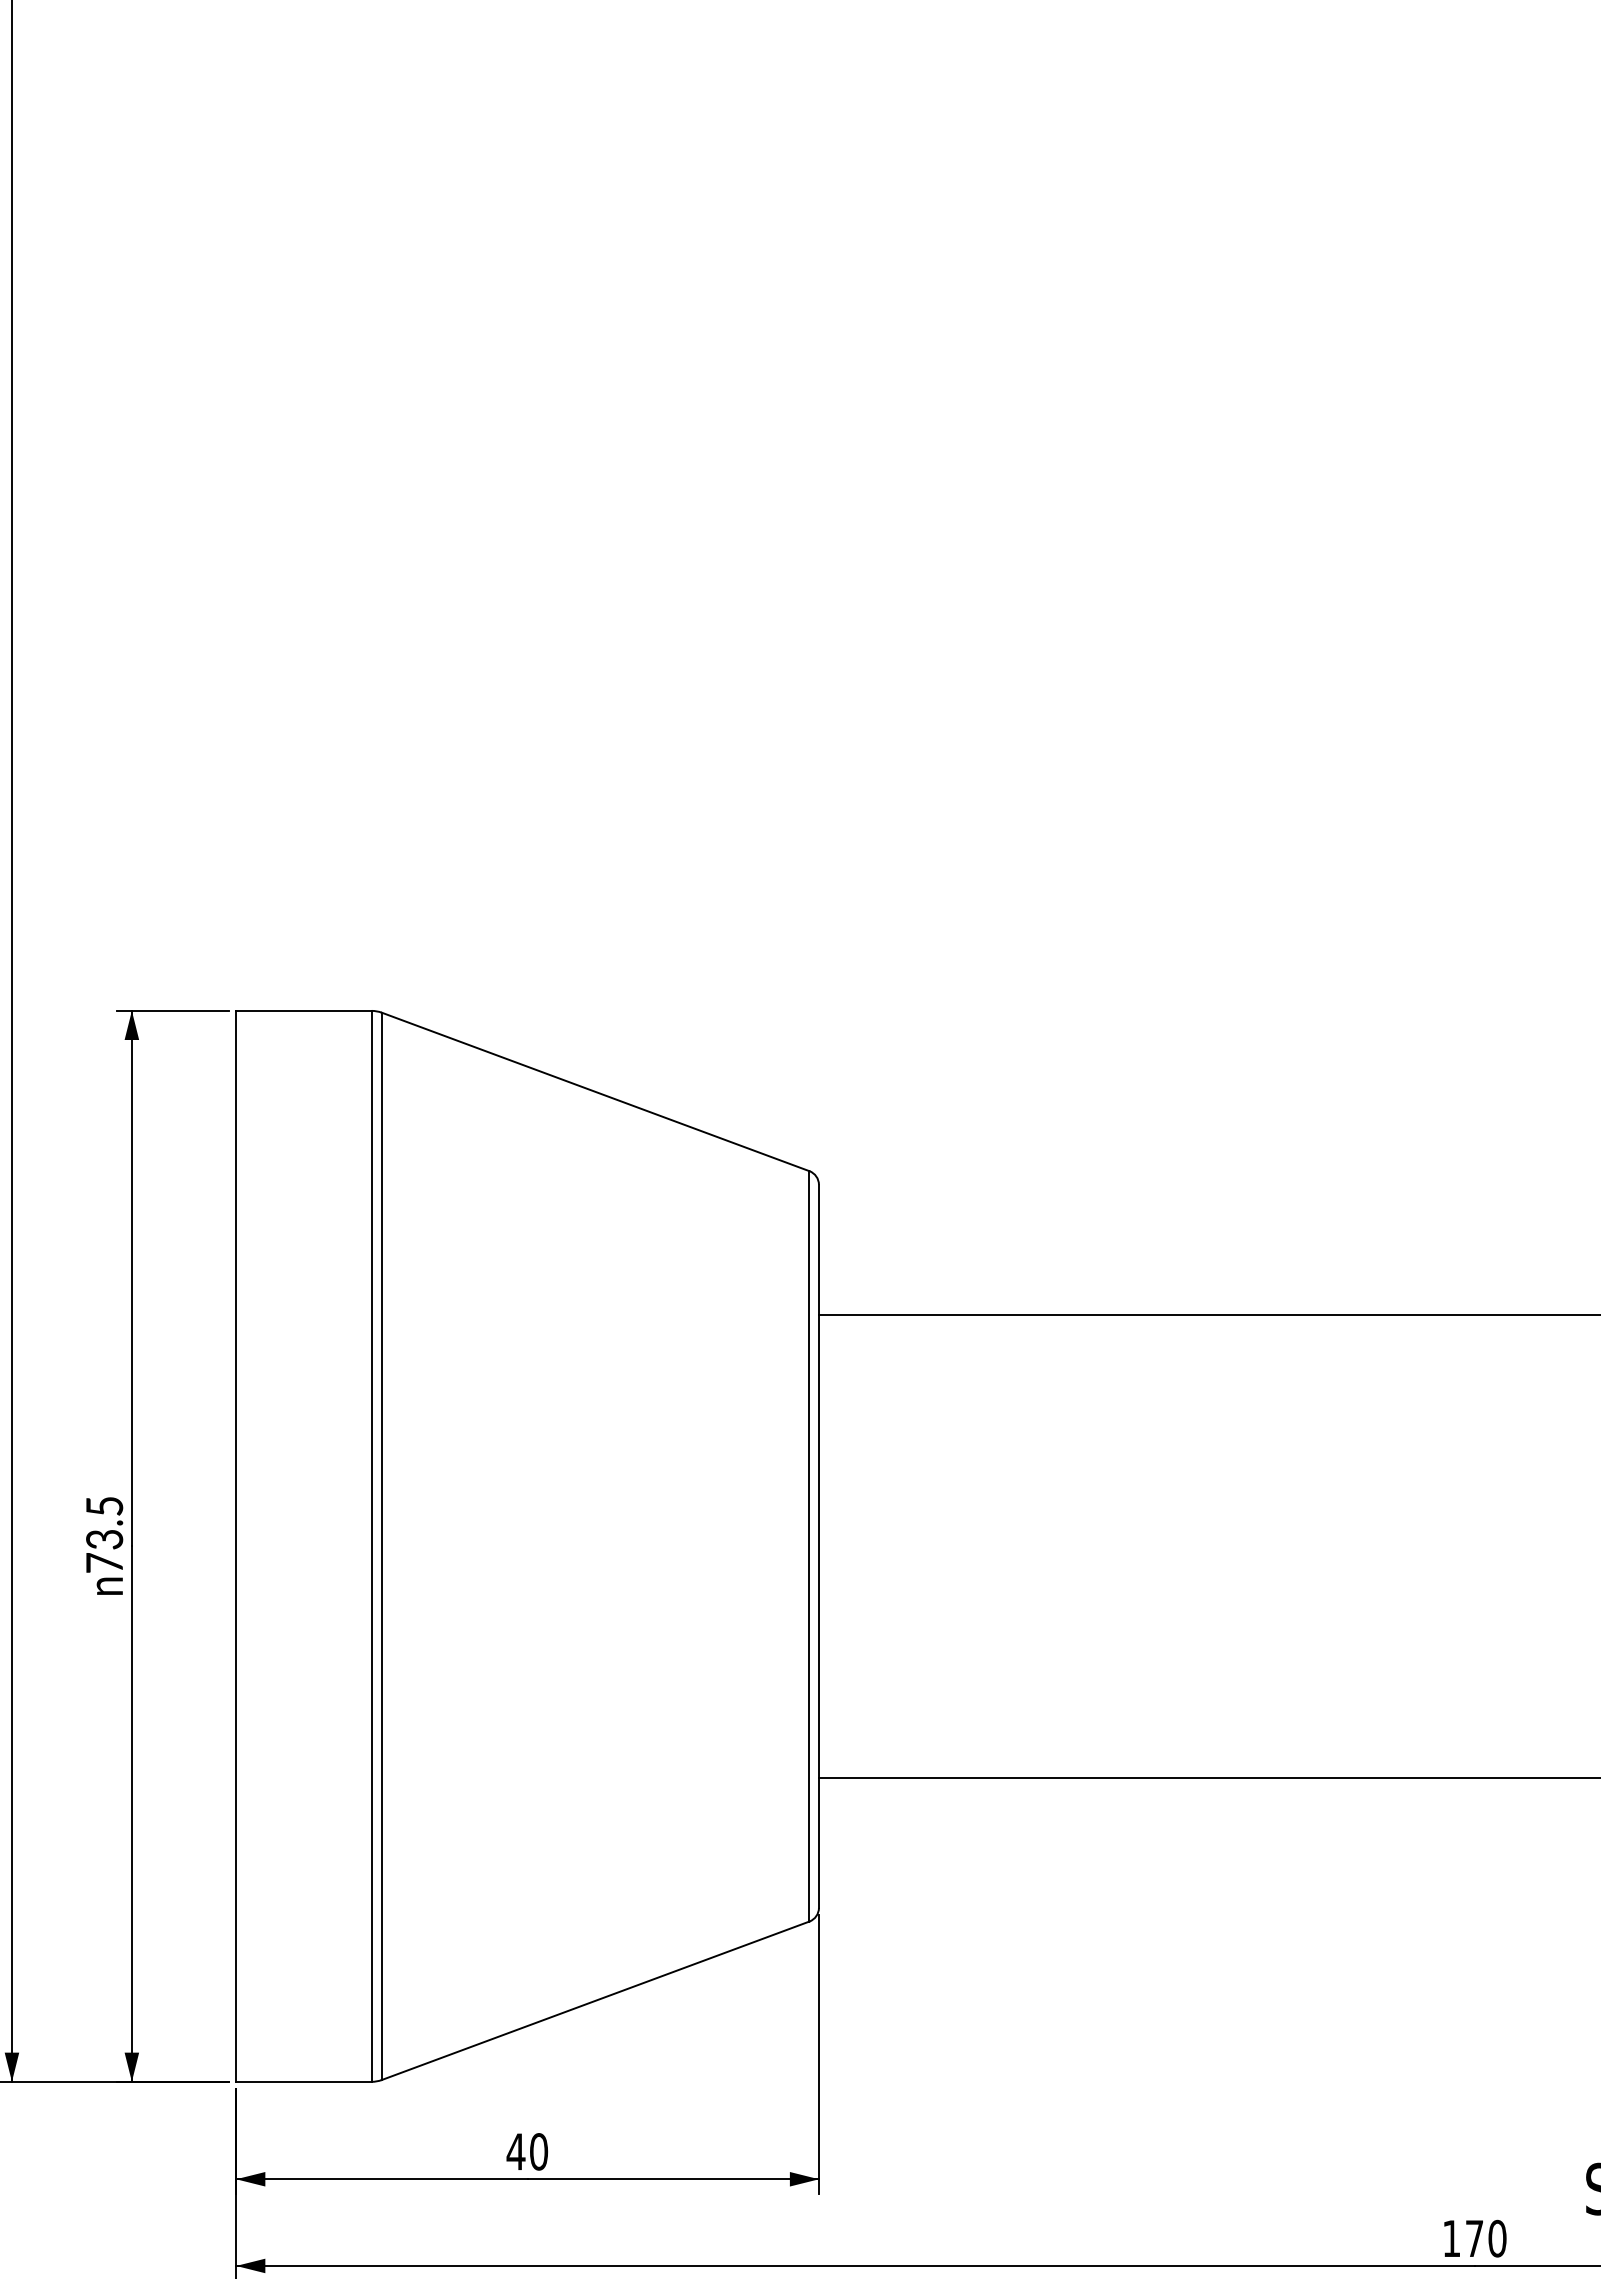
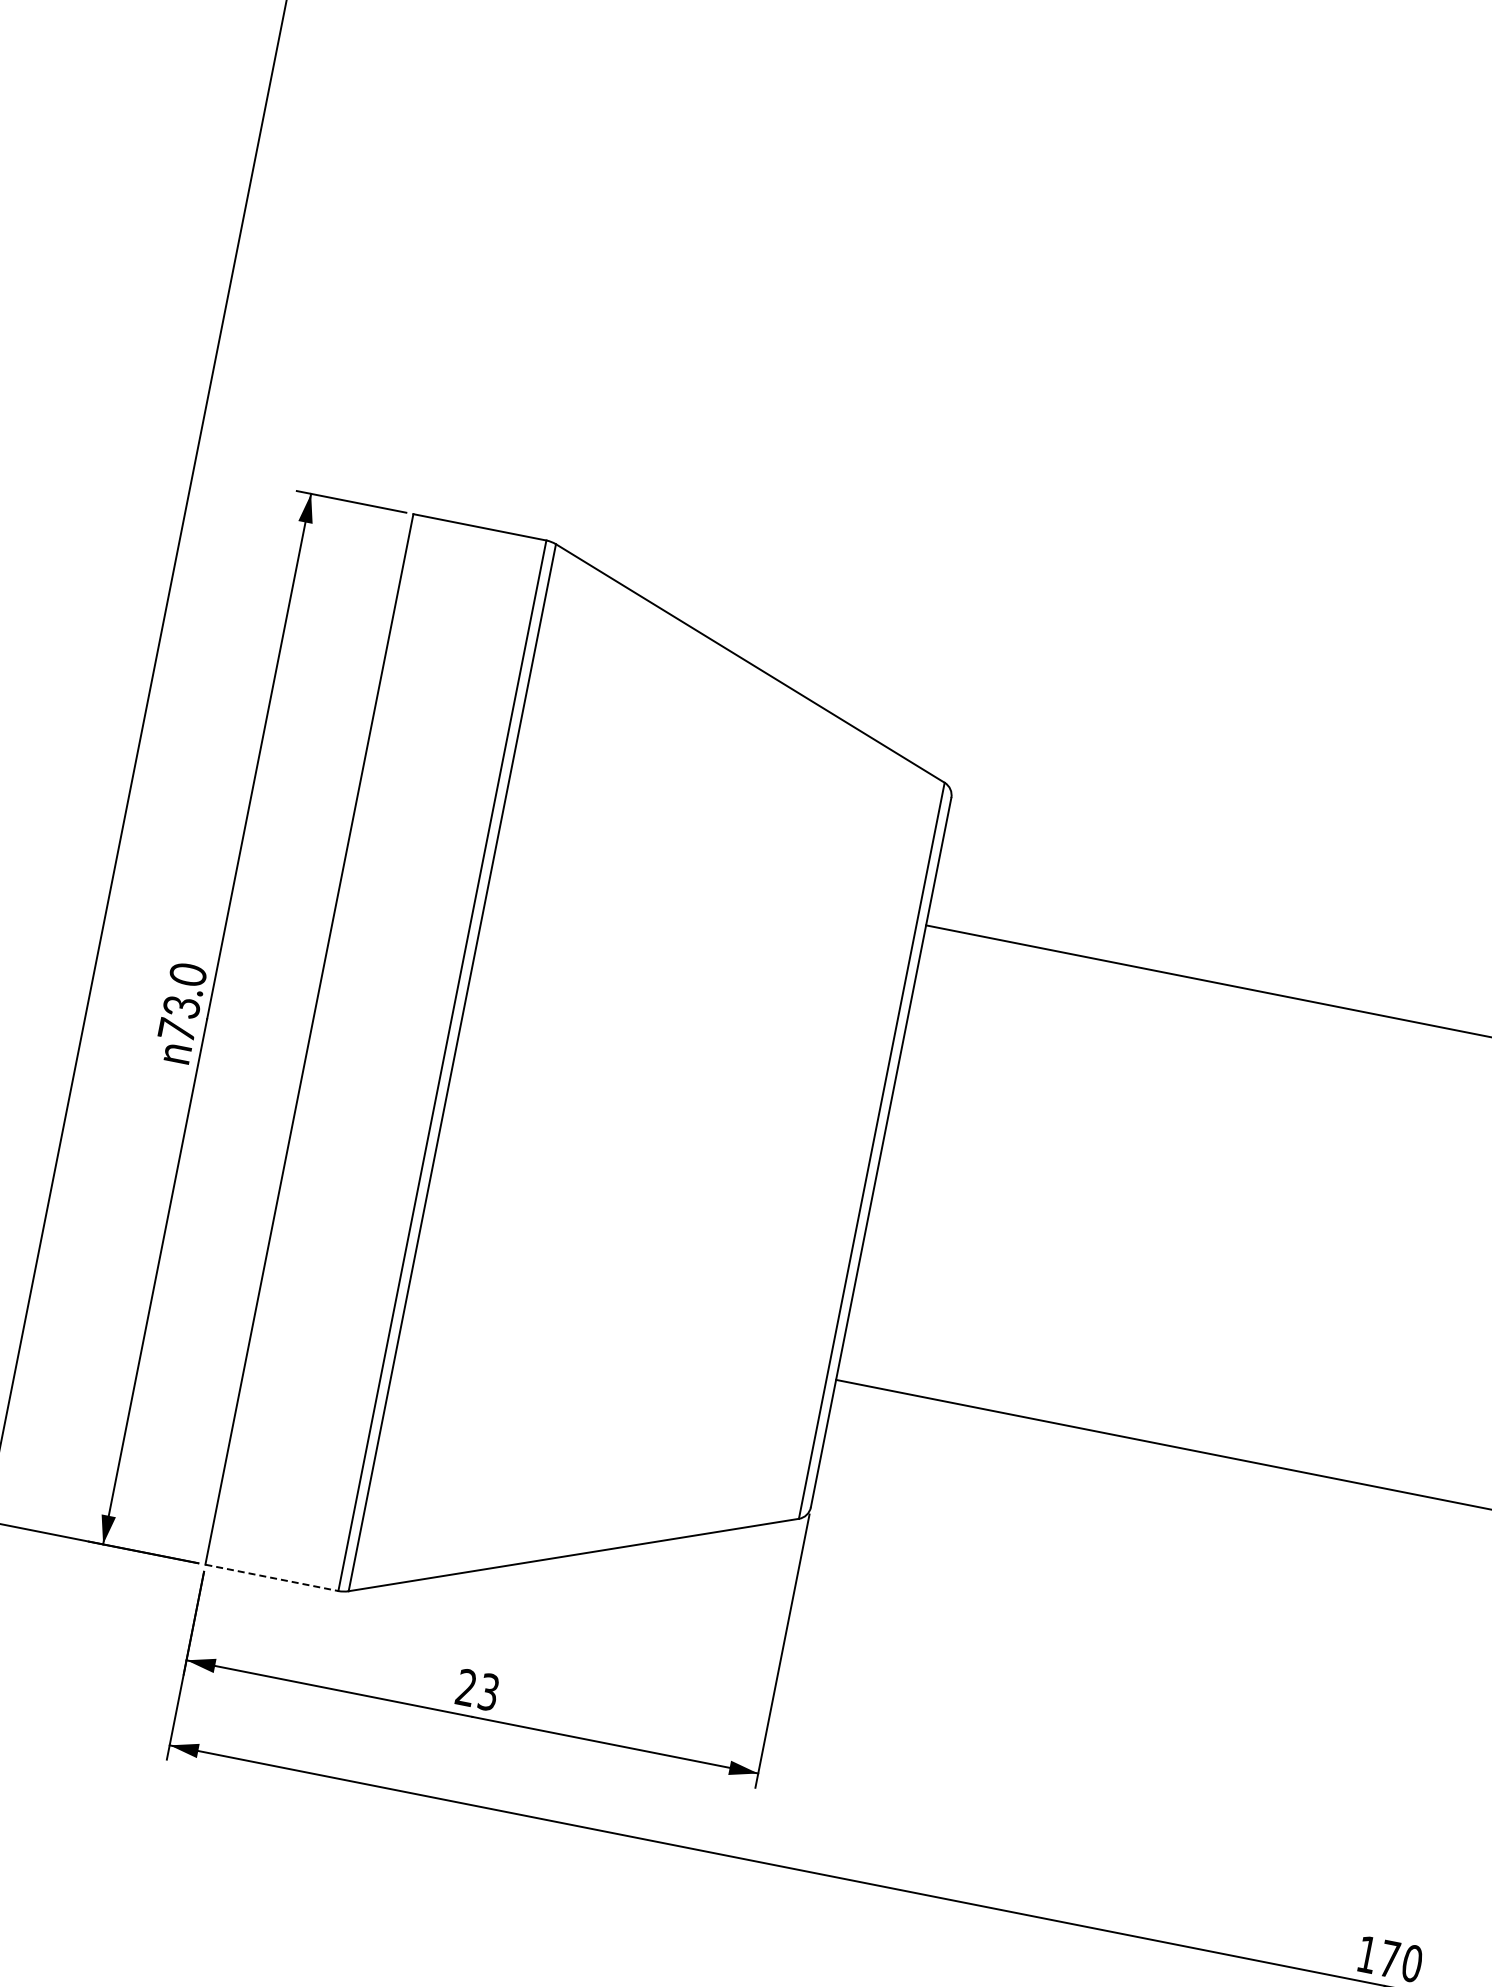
text: (104, 1505) -> (188, 973), 73.5 -> 73.0
line: (303, 2081) -> (271, 1577), solid -> dashed
text: (527, 2151) -> (477, 1689), 40 -> 23

